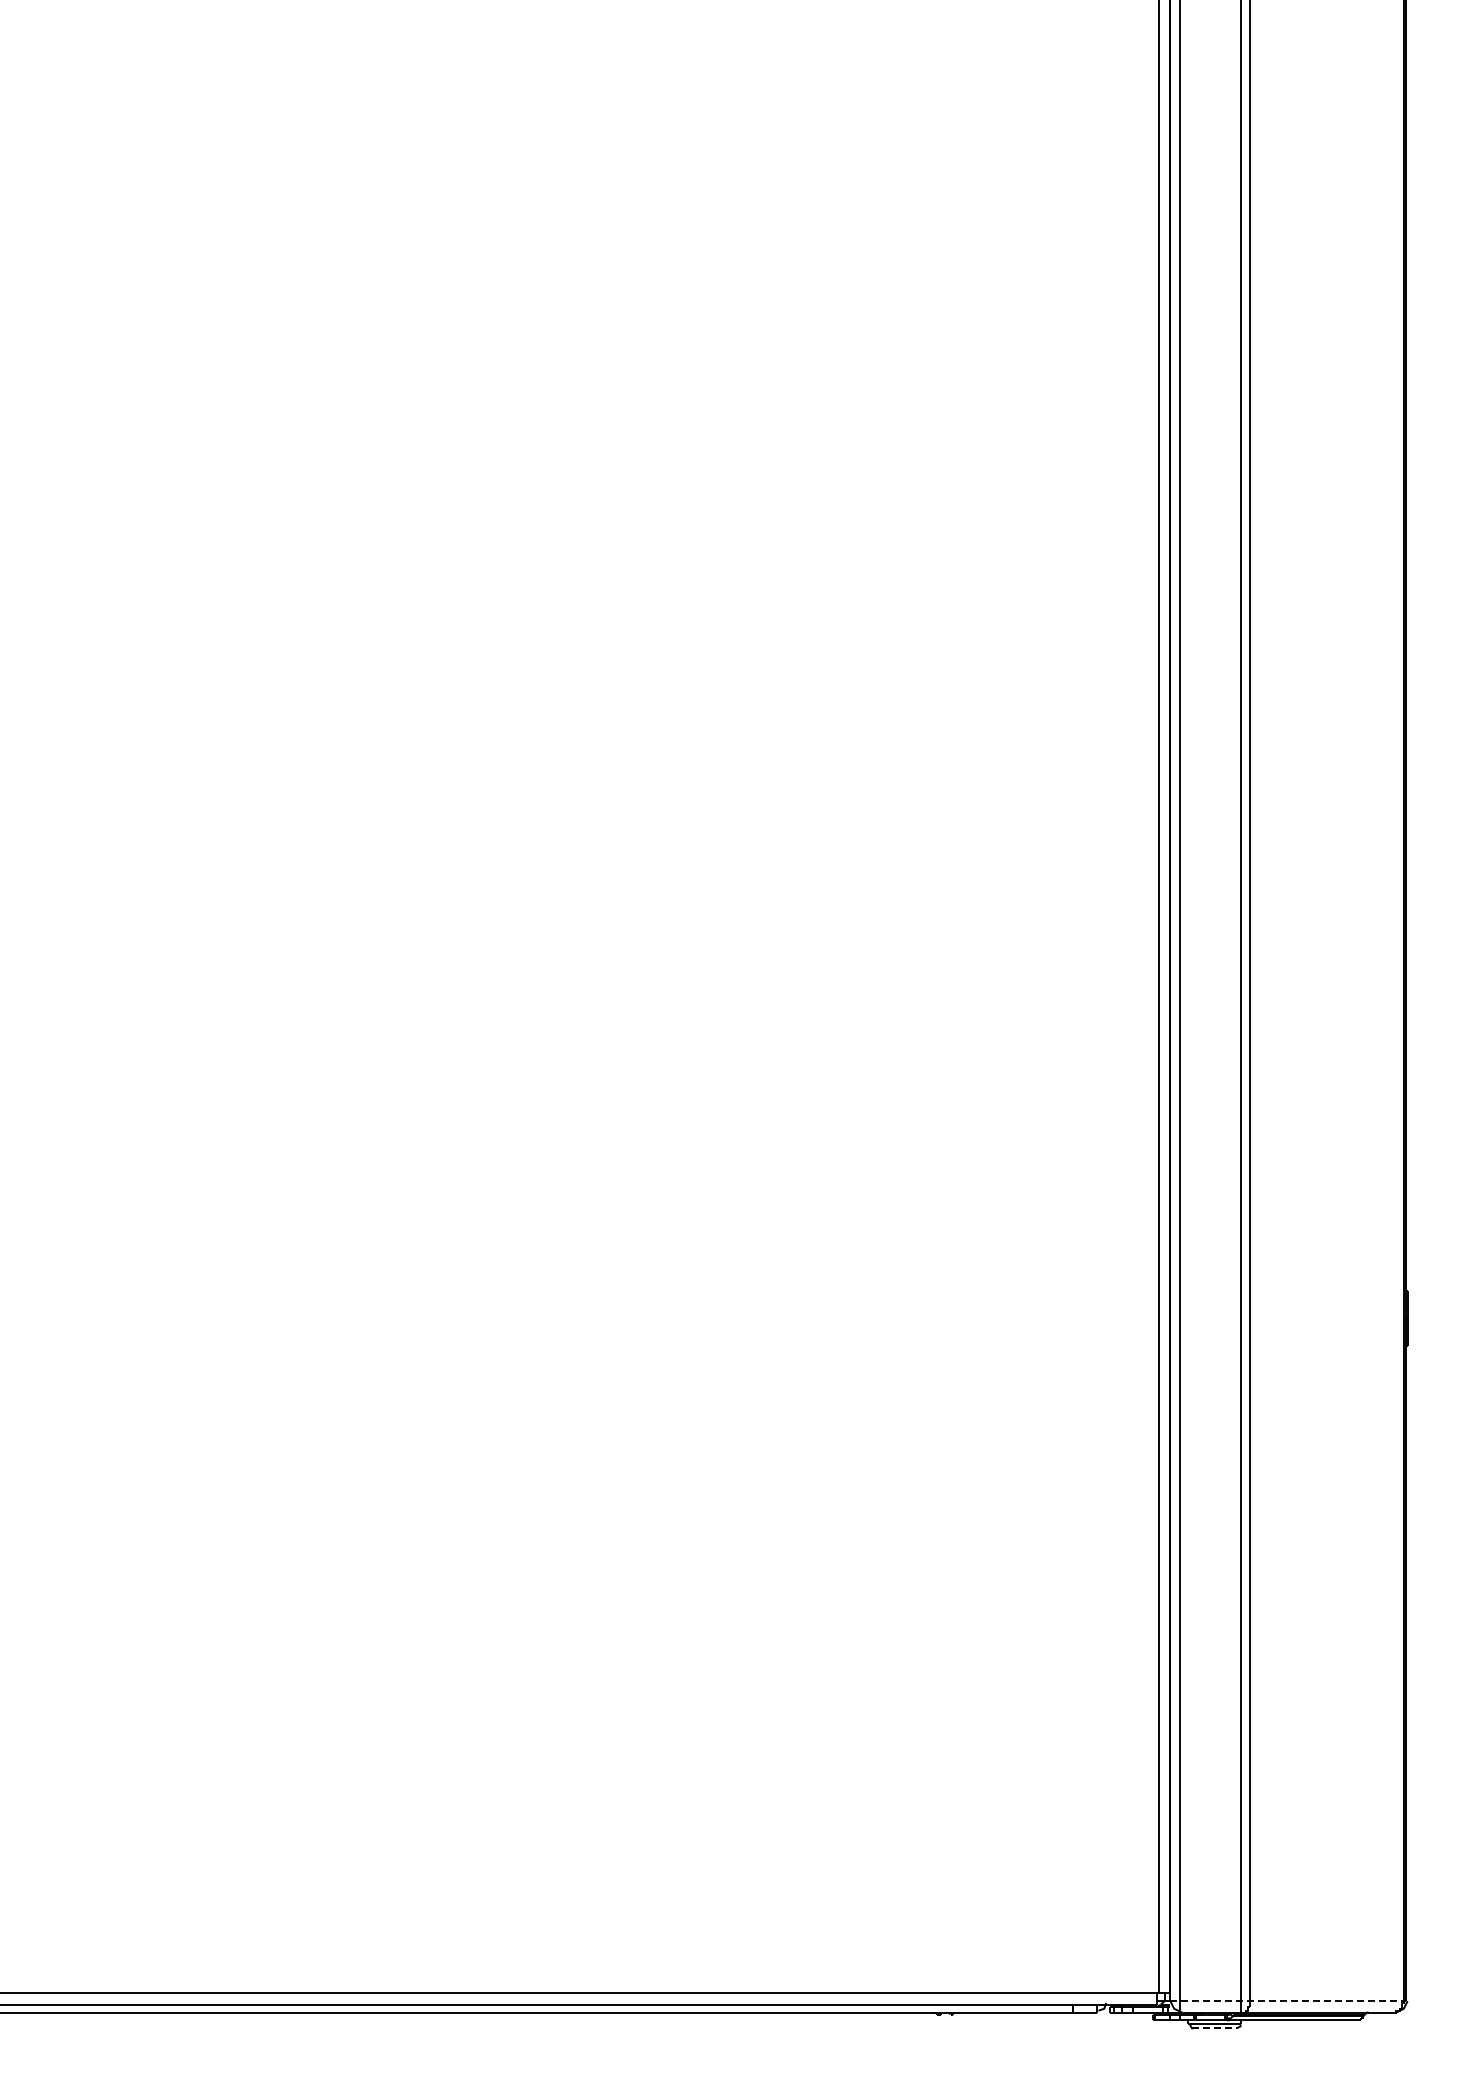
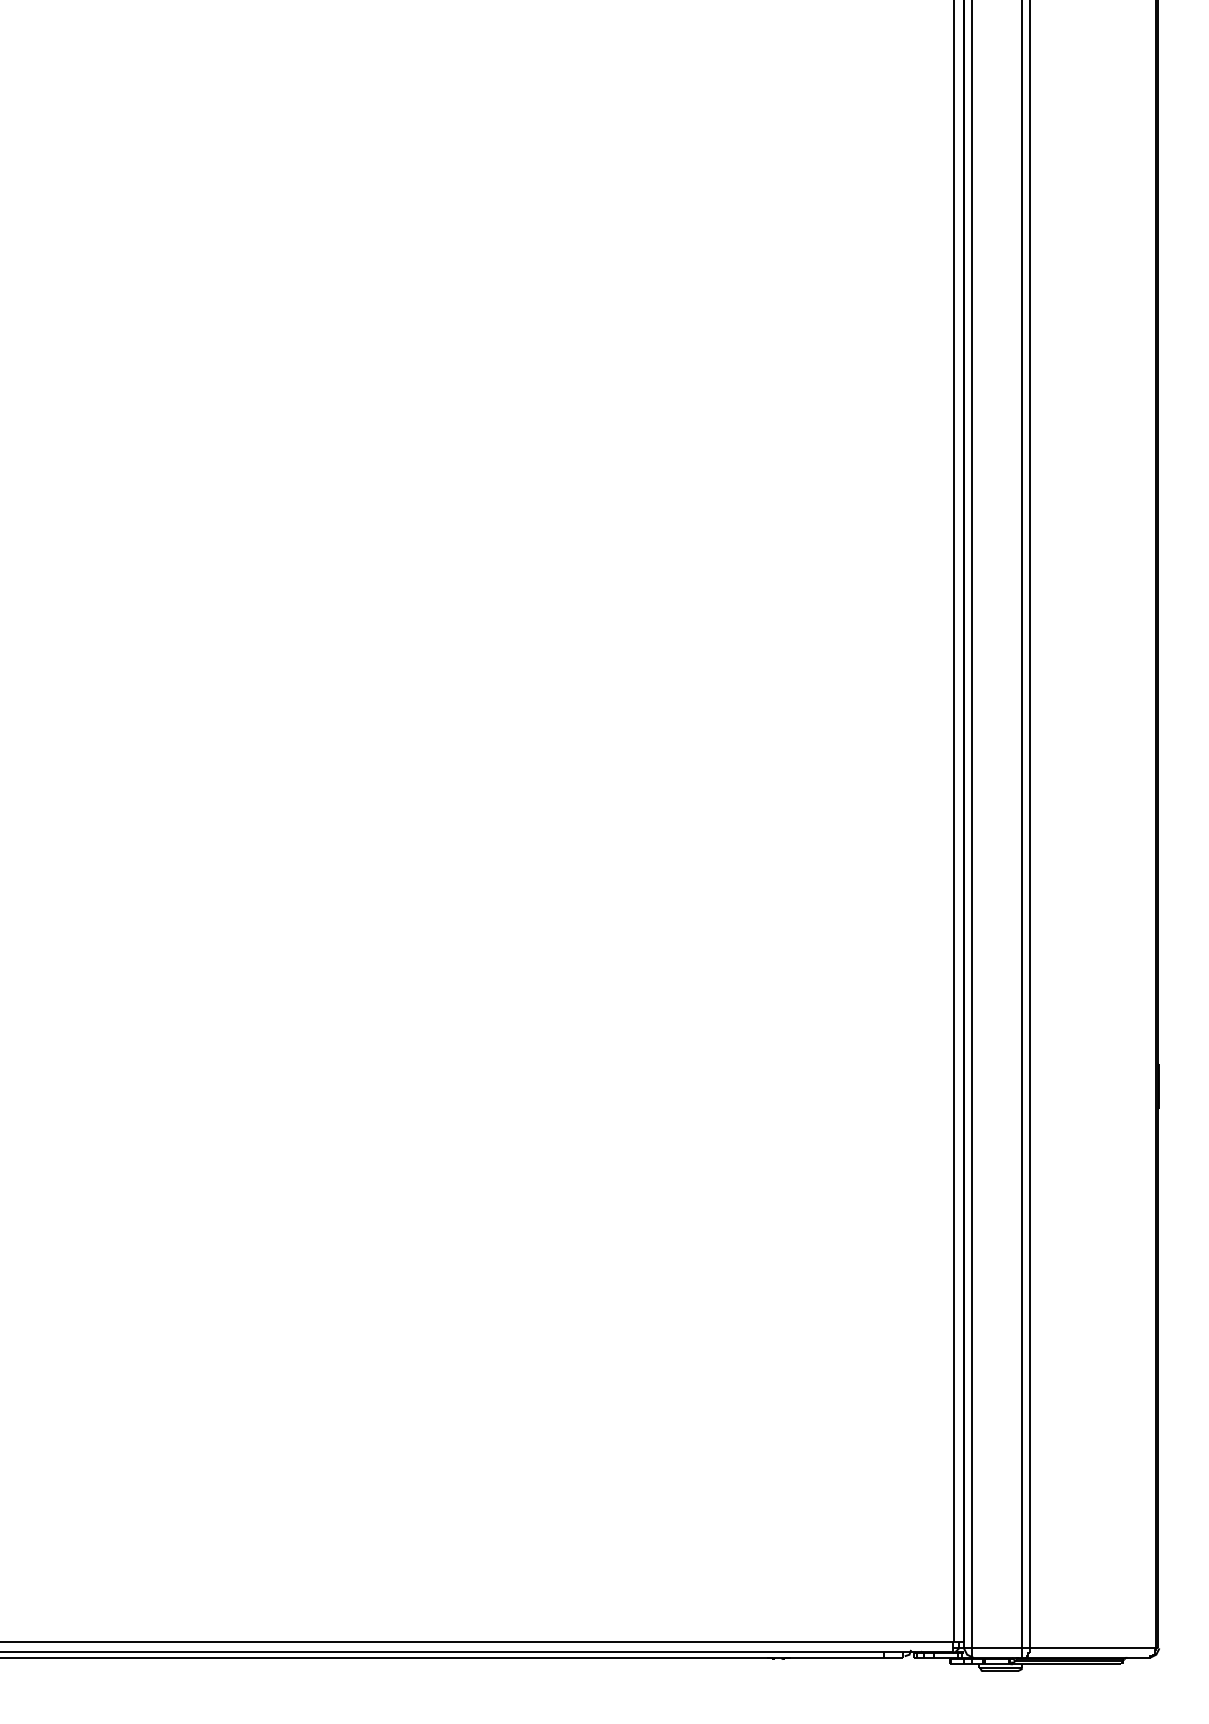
line: (1288, 2001) -> (1061, 1648), dashed -> solid
line: (1214, 2028) -> (1000, 1670), dashed -> solid

